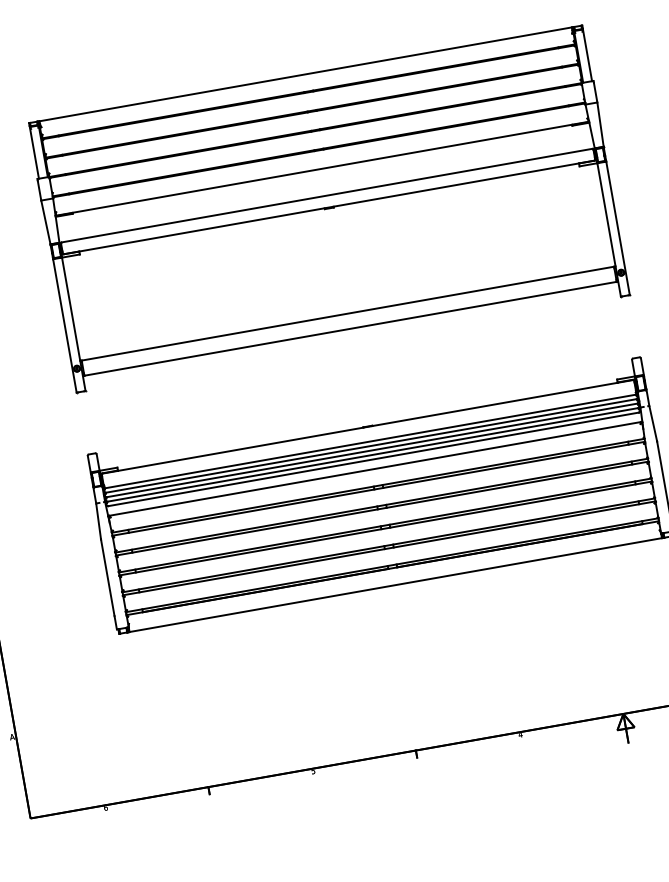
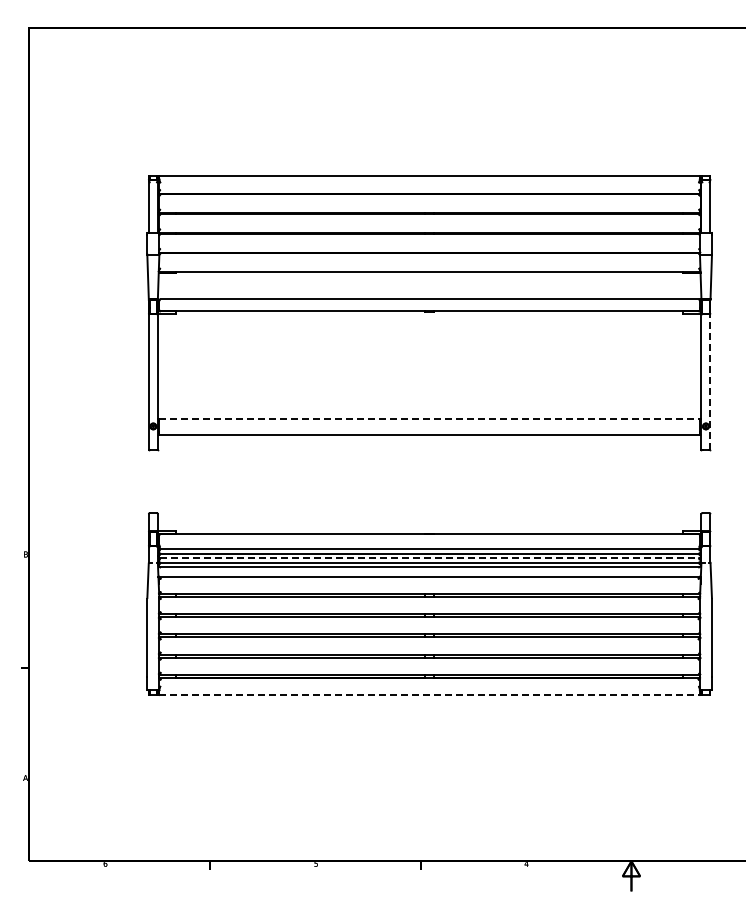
line: (618, 228) -> (710, 382), solid -> dashed
line: (348, 313) -> (430, 419), solid -> dashed
line: (372, 450) -> (430, 558), solid -> dashed
line: (396, 584) -> (430, 694), solid -> dashed

